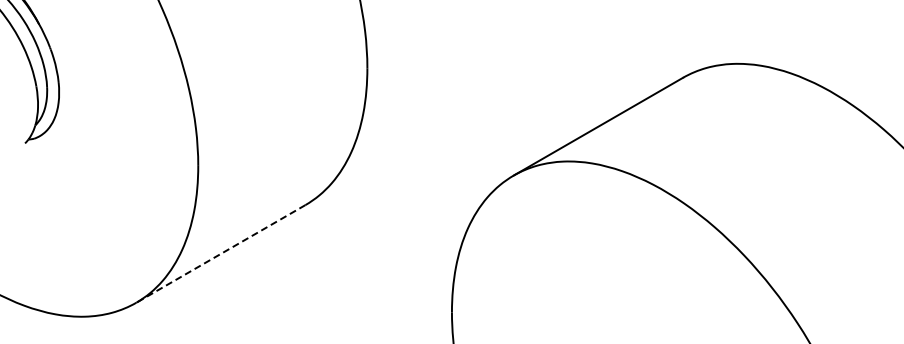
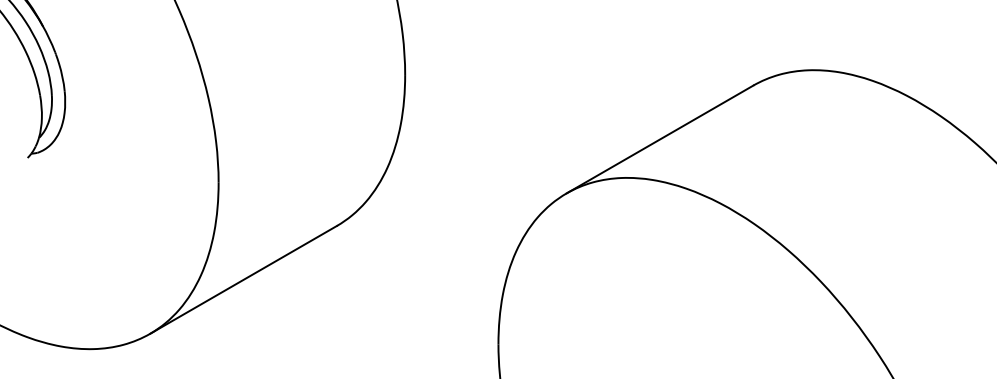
line: (220, 253) -> (243, 279), dashed -> solid

